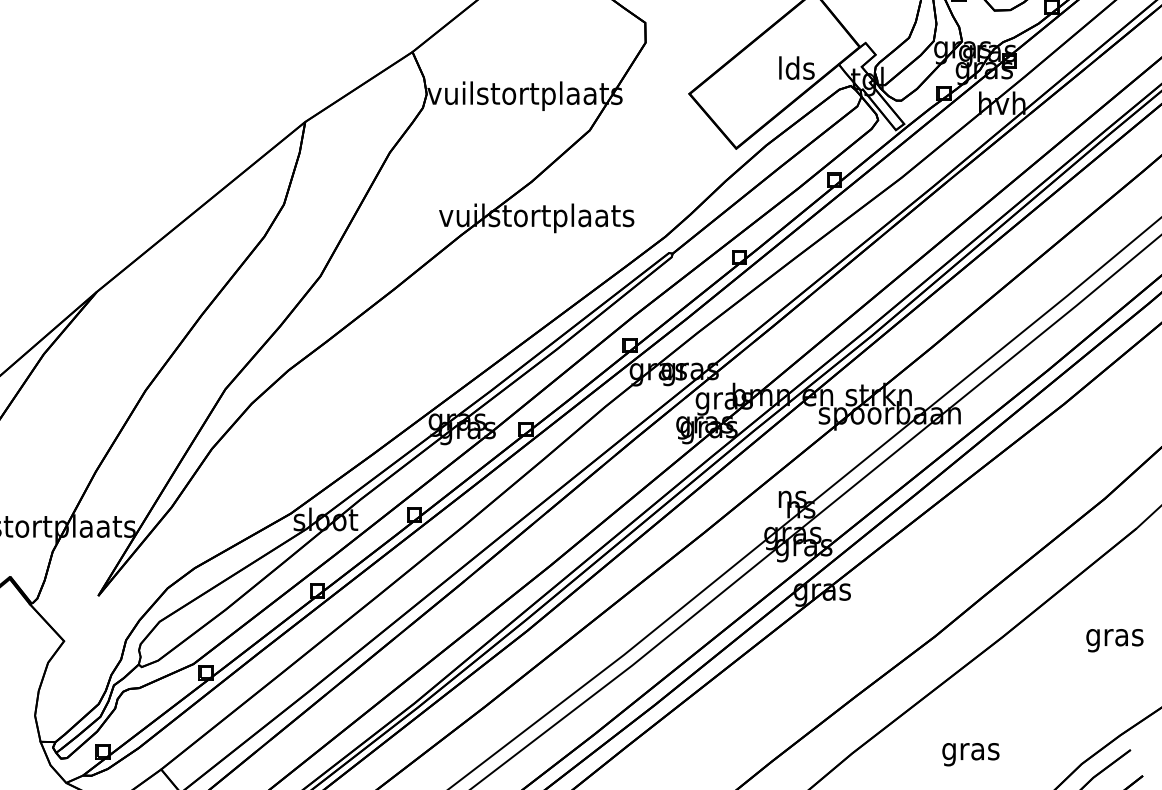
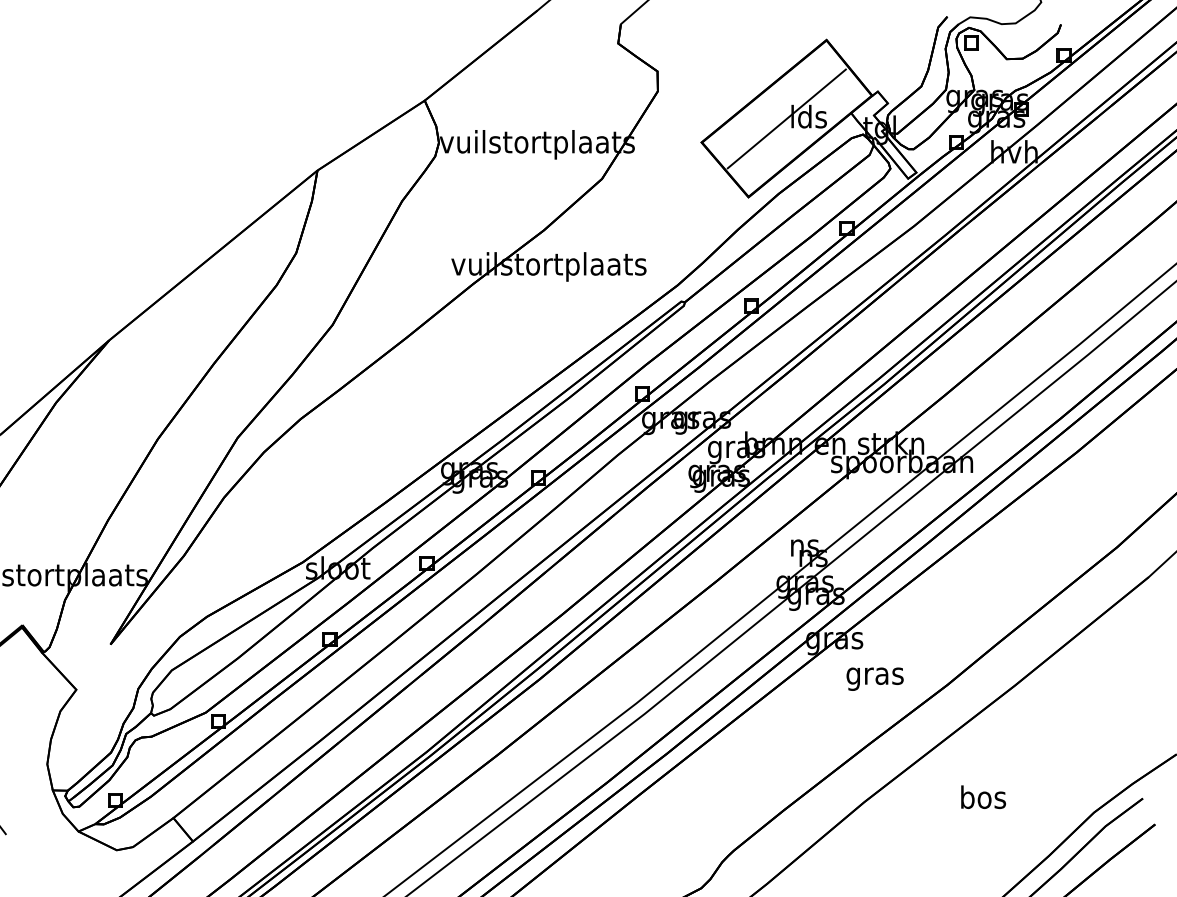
line: (774, 69) -> (786, 118), added
text: (1114, 639) -> (874, 678), moved
text: (970, 750) -> (982, 799), gras -> bos

